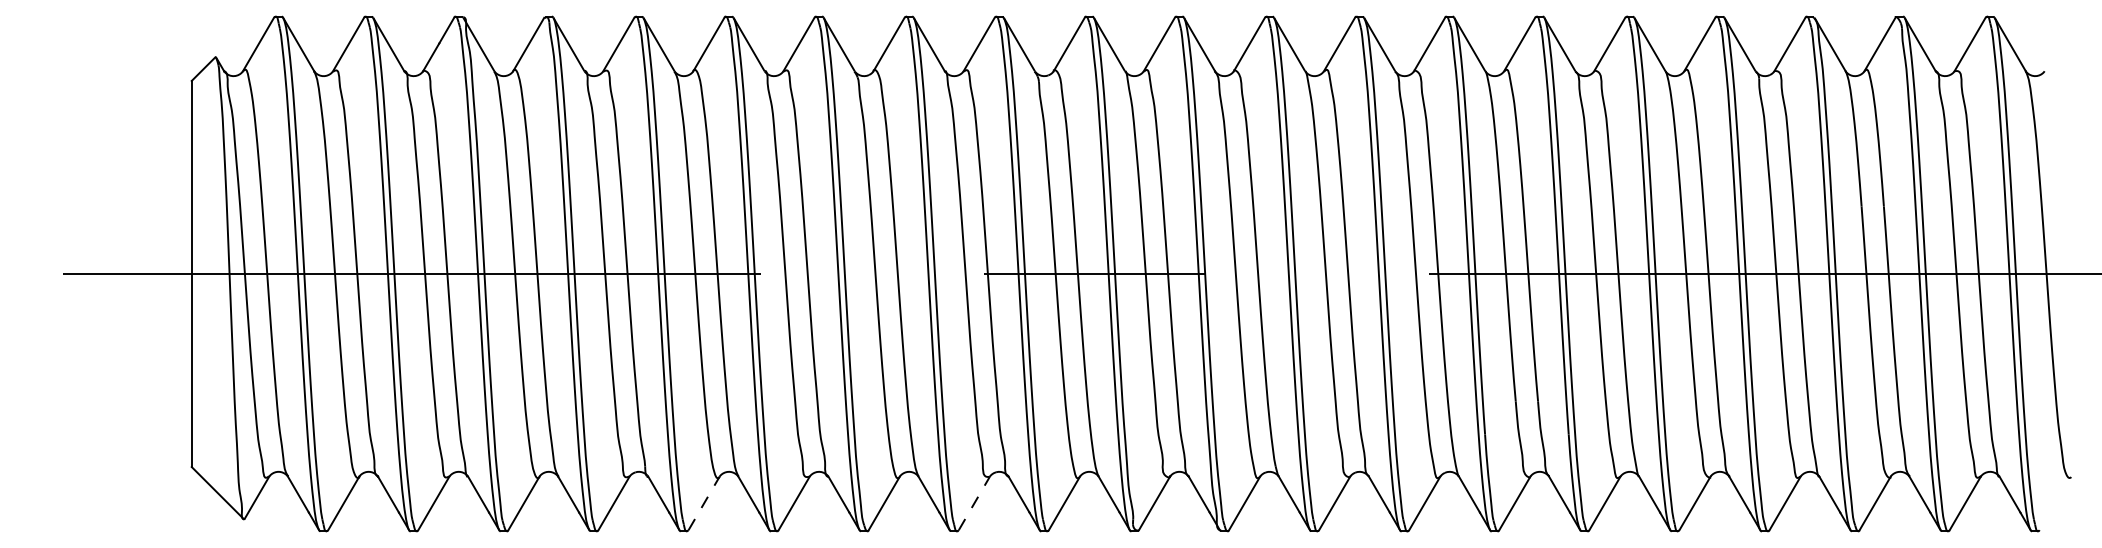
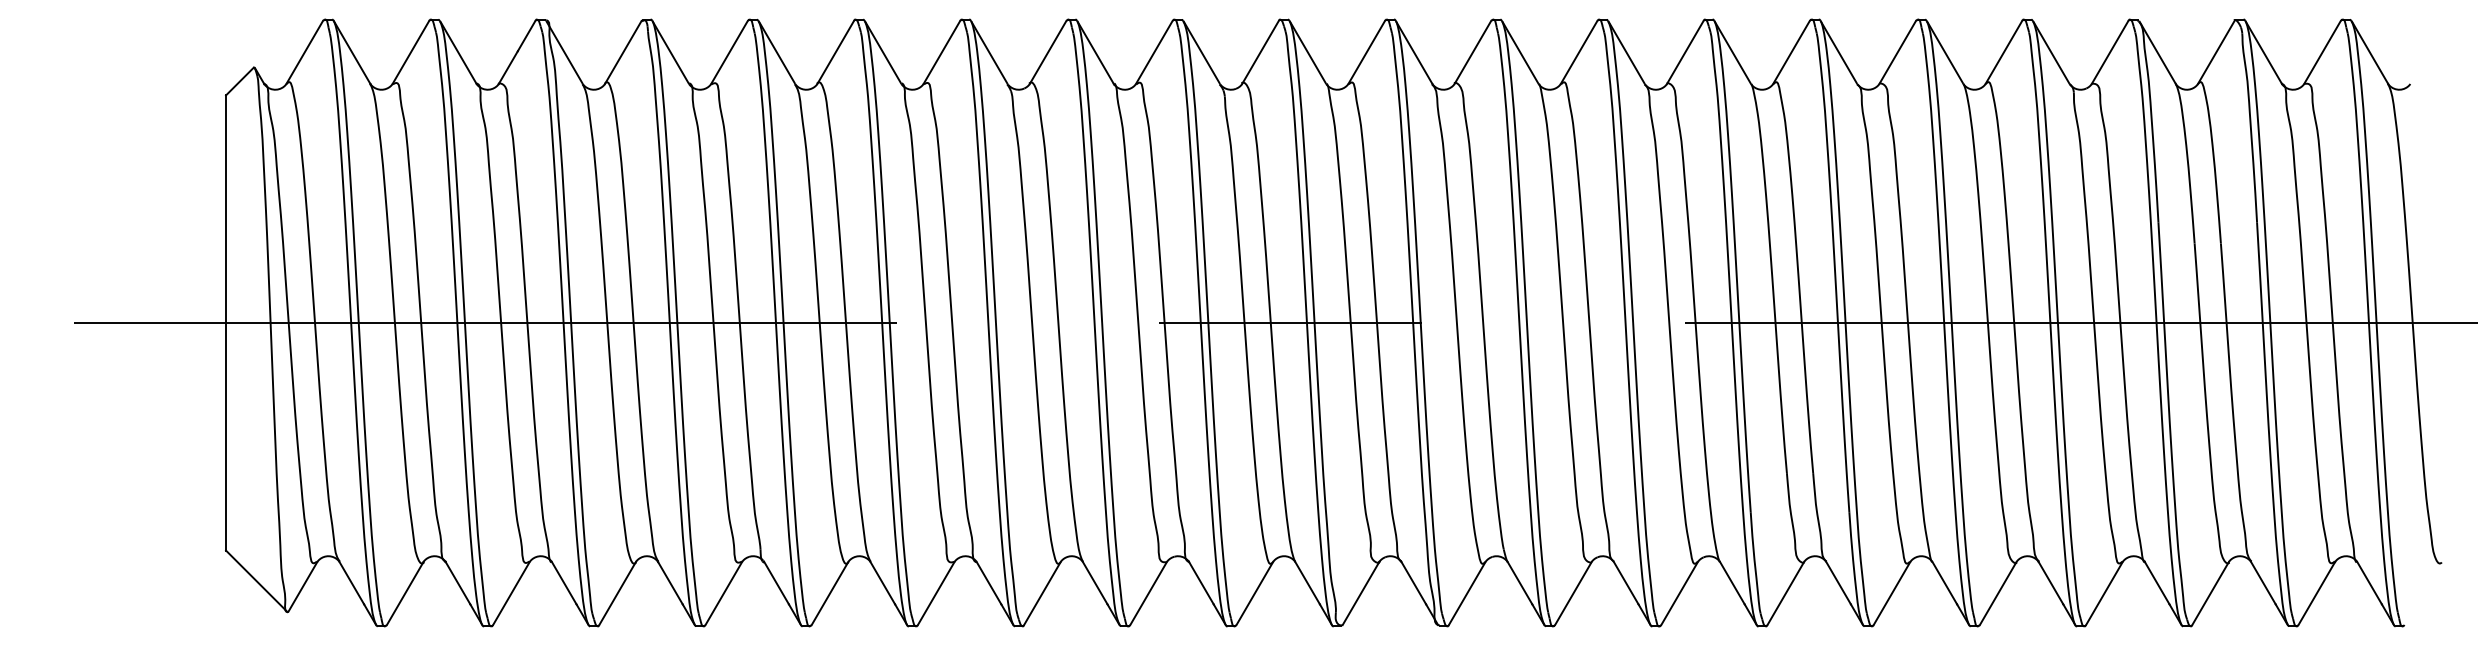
line: (704, 503) -> (830, 593), dashed -> solid
line: (974, 503) -> (1148, 593), dashed -> solid

